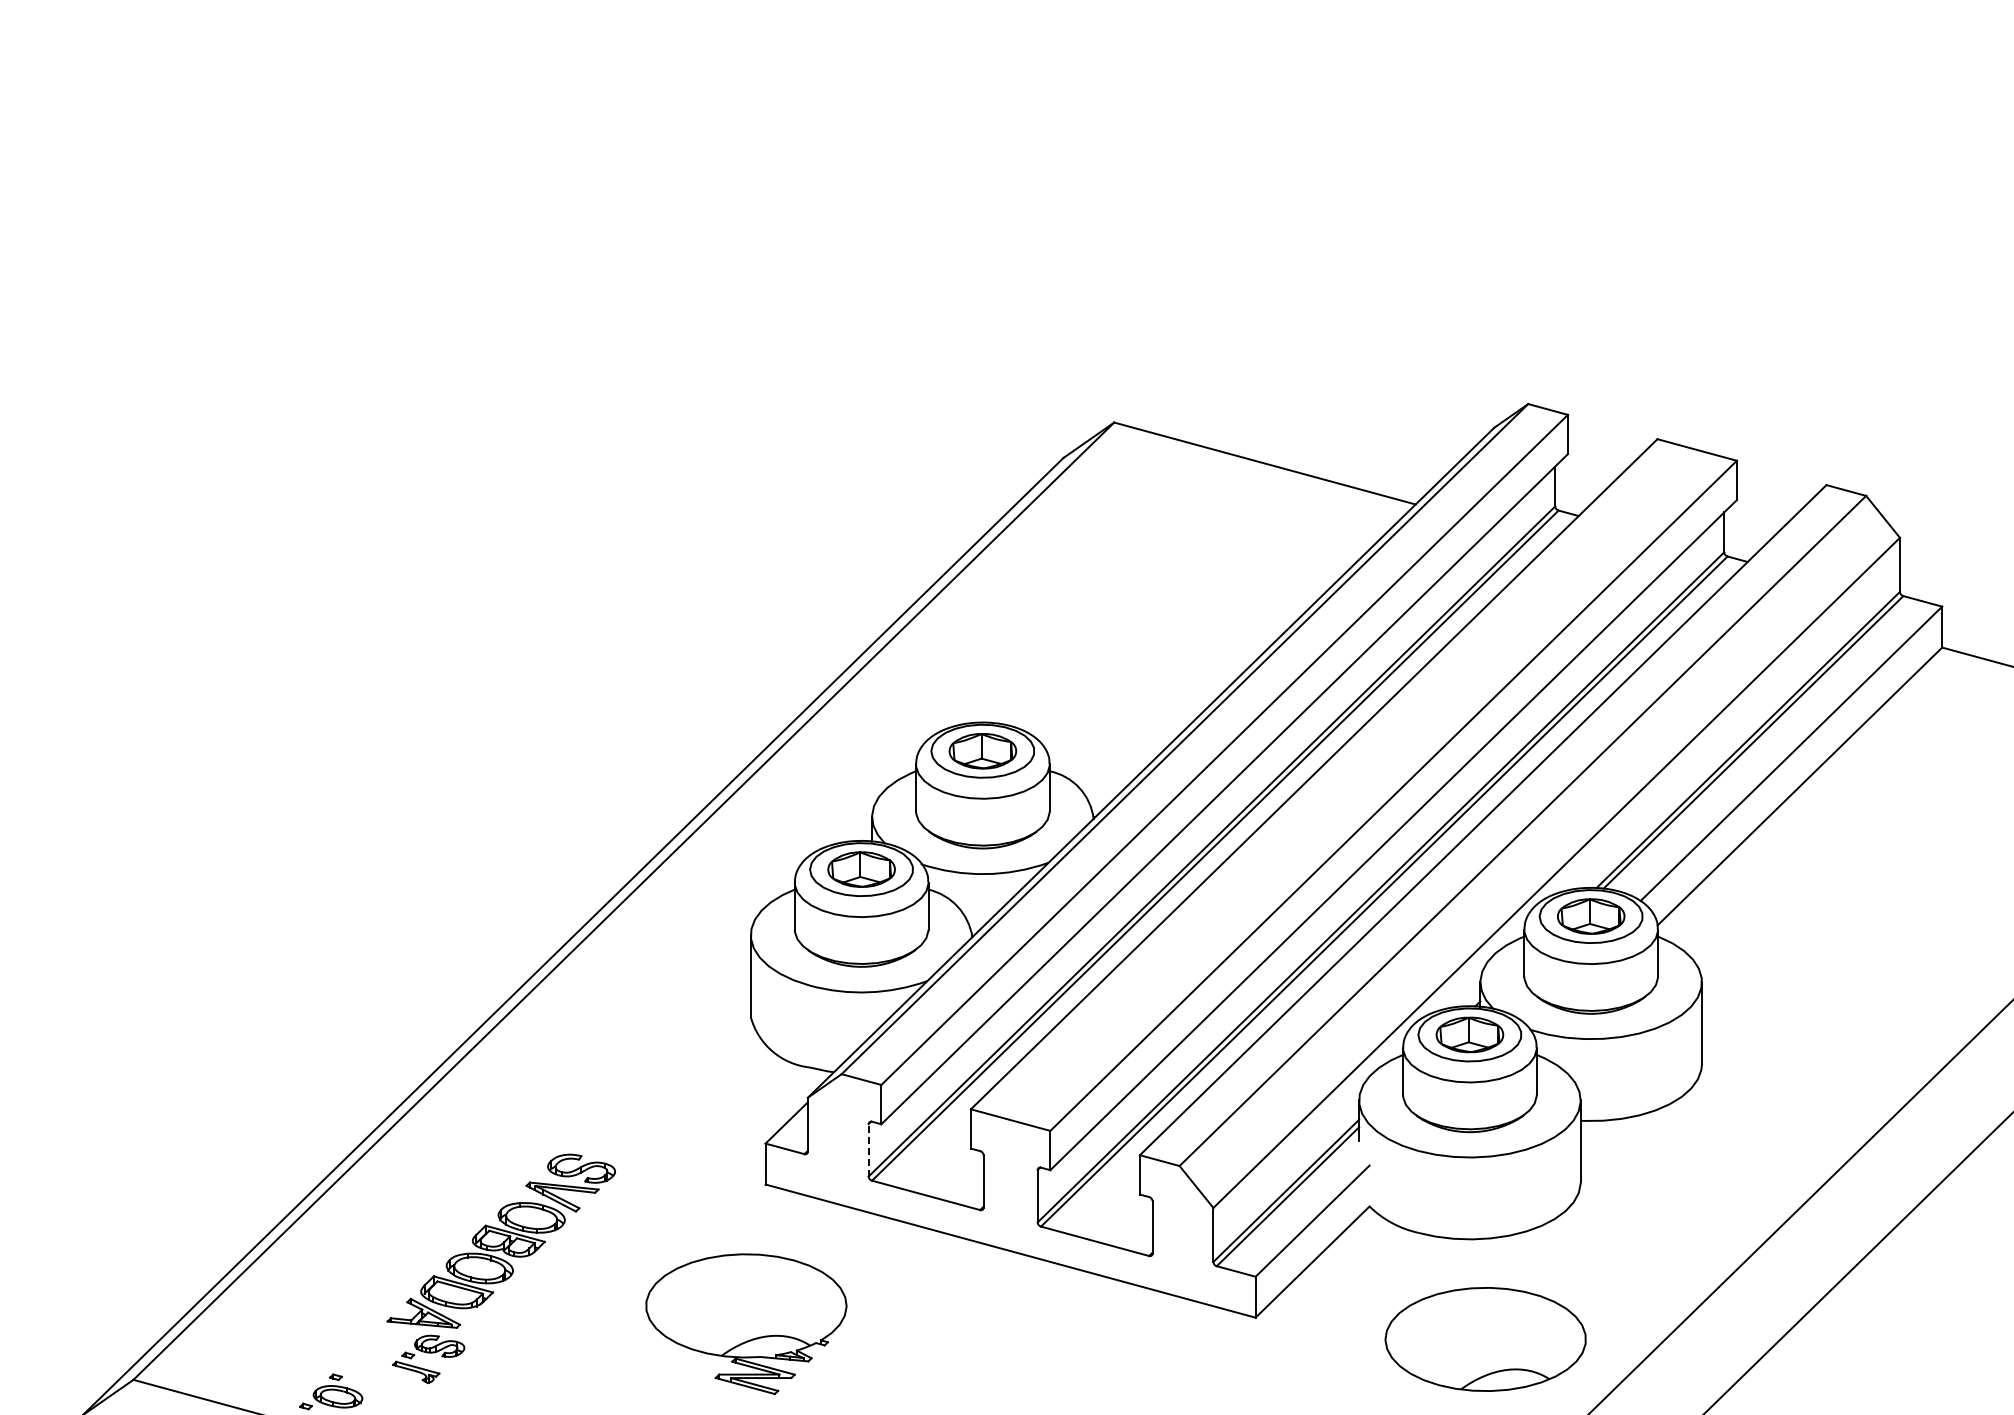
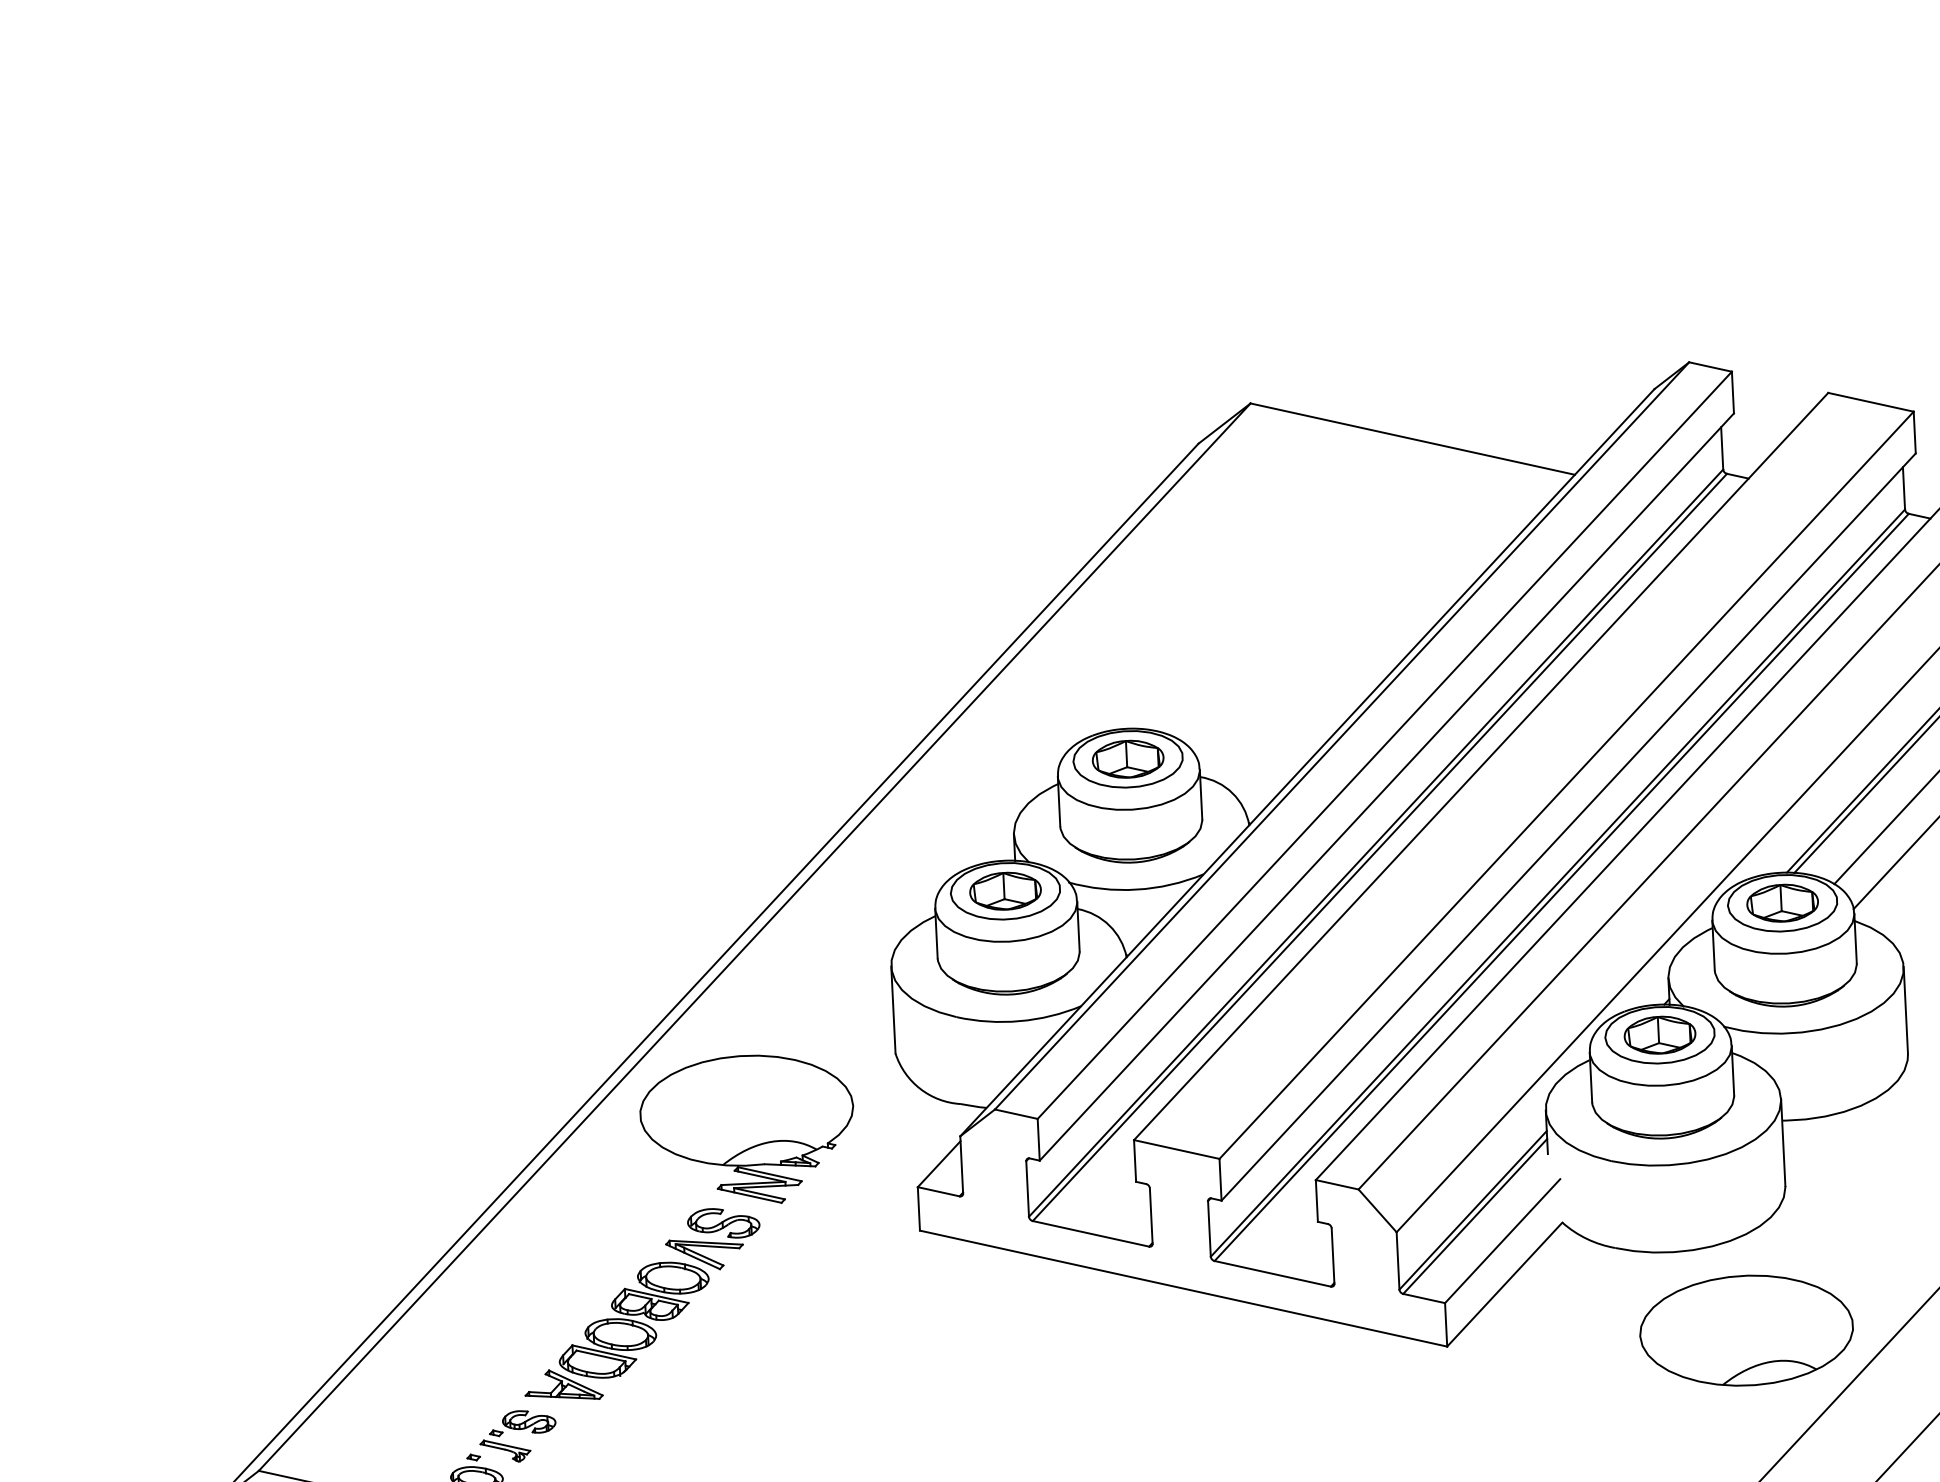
line: (868, 1149) -> (1027, 1188), dashed -> solid
part: (746, 1324) -> (747, 1130), moved
part: (1485, 1339) -> (1746, 1330), moved
part: (428, 1358) -> (517, 1435), moved

